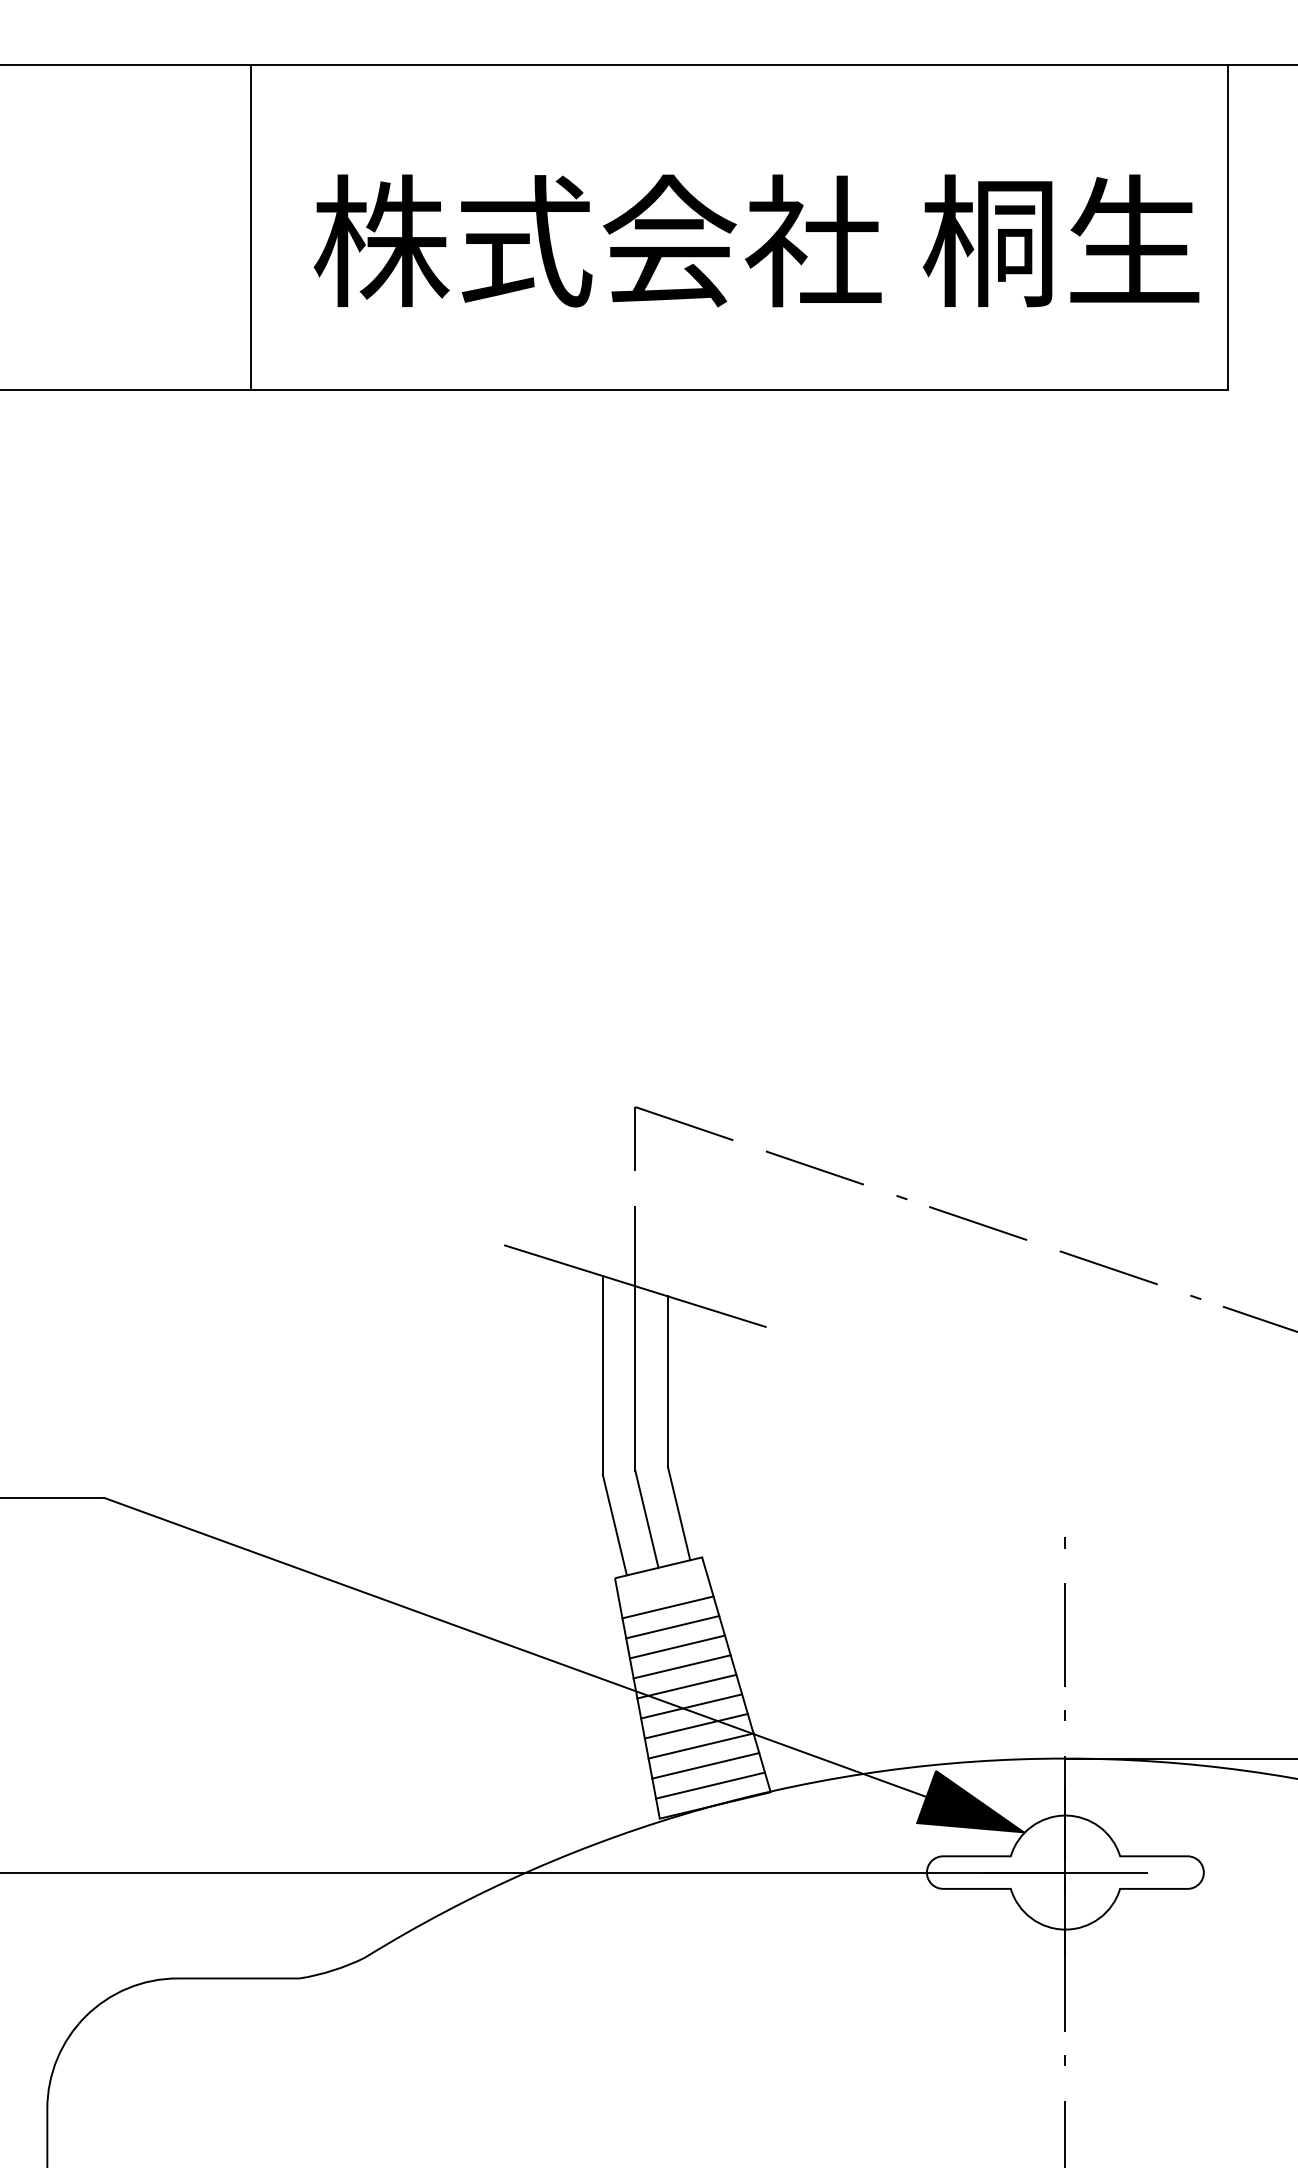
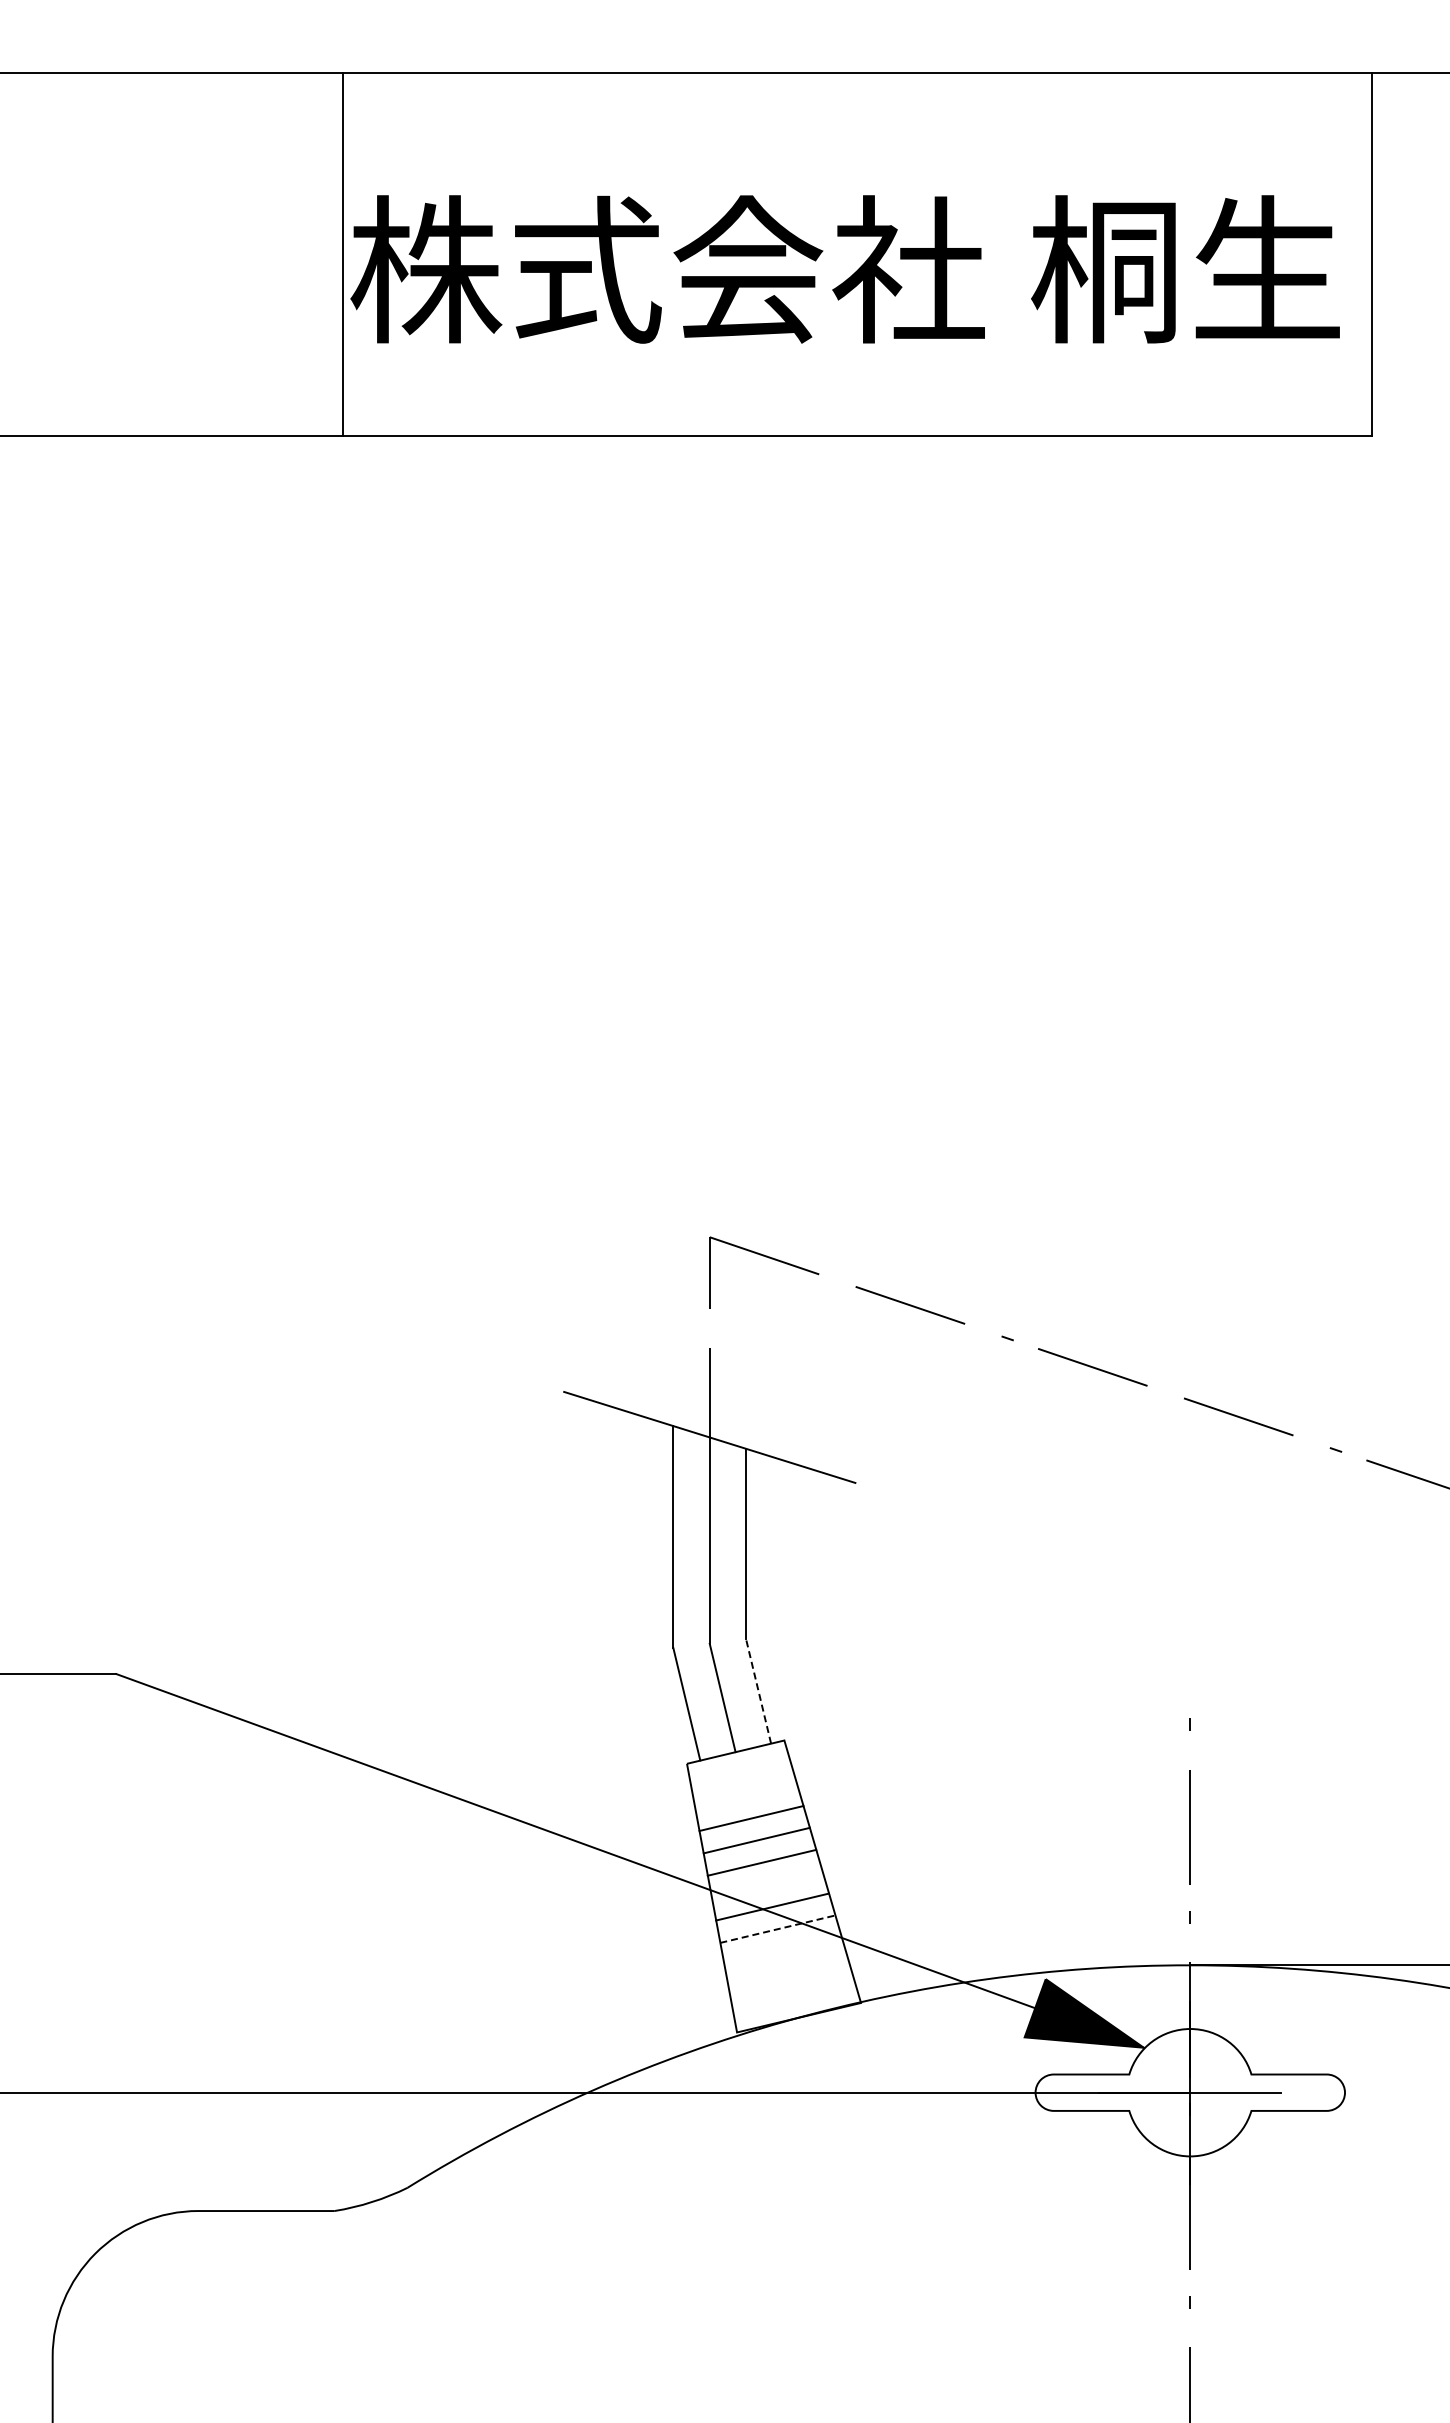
line: (251, 226) -> (343, 253), moved
line: (678, 1513) -> (758, 1691), solid -> dashed
line: (668, 1607) -> (746, 1796), removed
line: (686, 1686) -> (766, 1884), removed
line: (696, 1726) -> (778, 1929), solid -> dashed
line: (700, 1746) -> (782, 1951), removed
line: (705, 1765) -> (788, 1973), removed
line: (710, 1785) -> (793, 1995), removed

